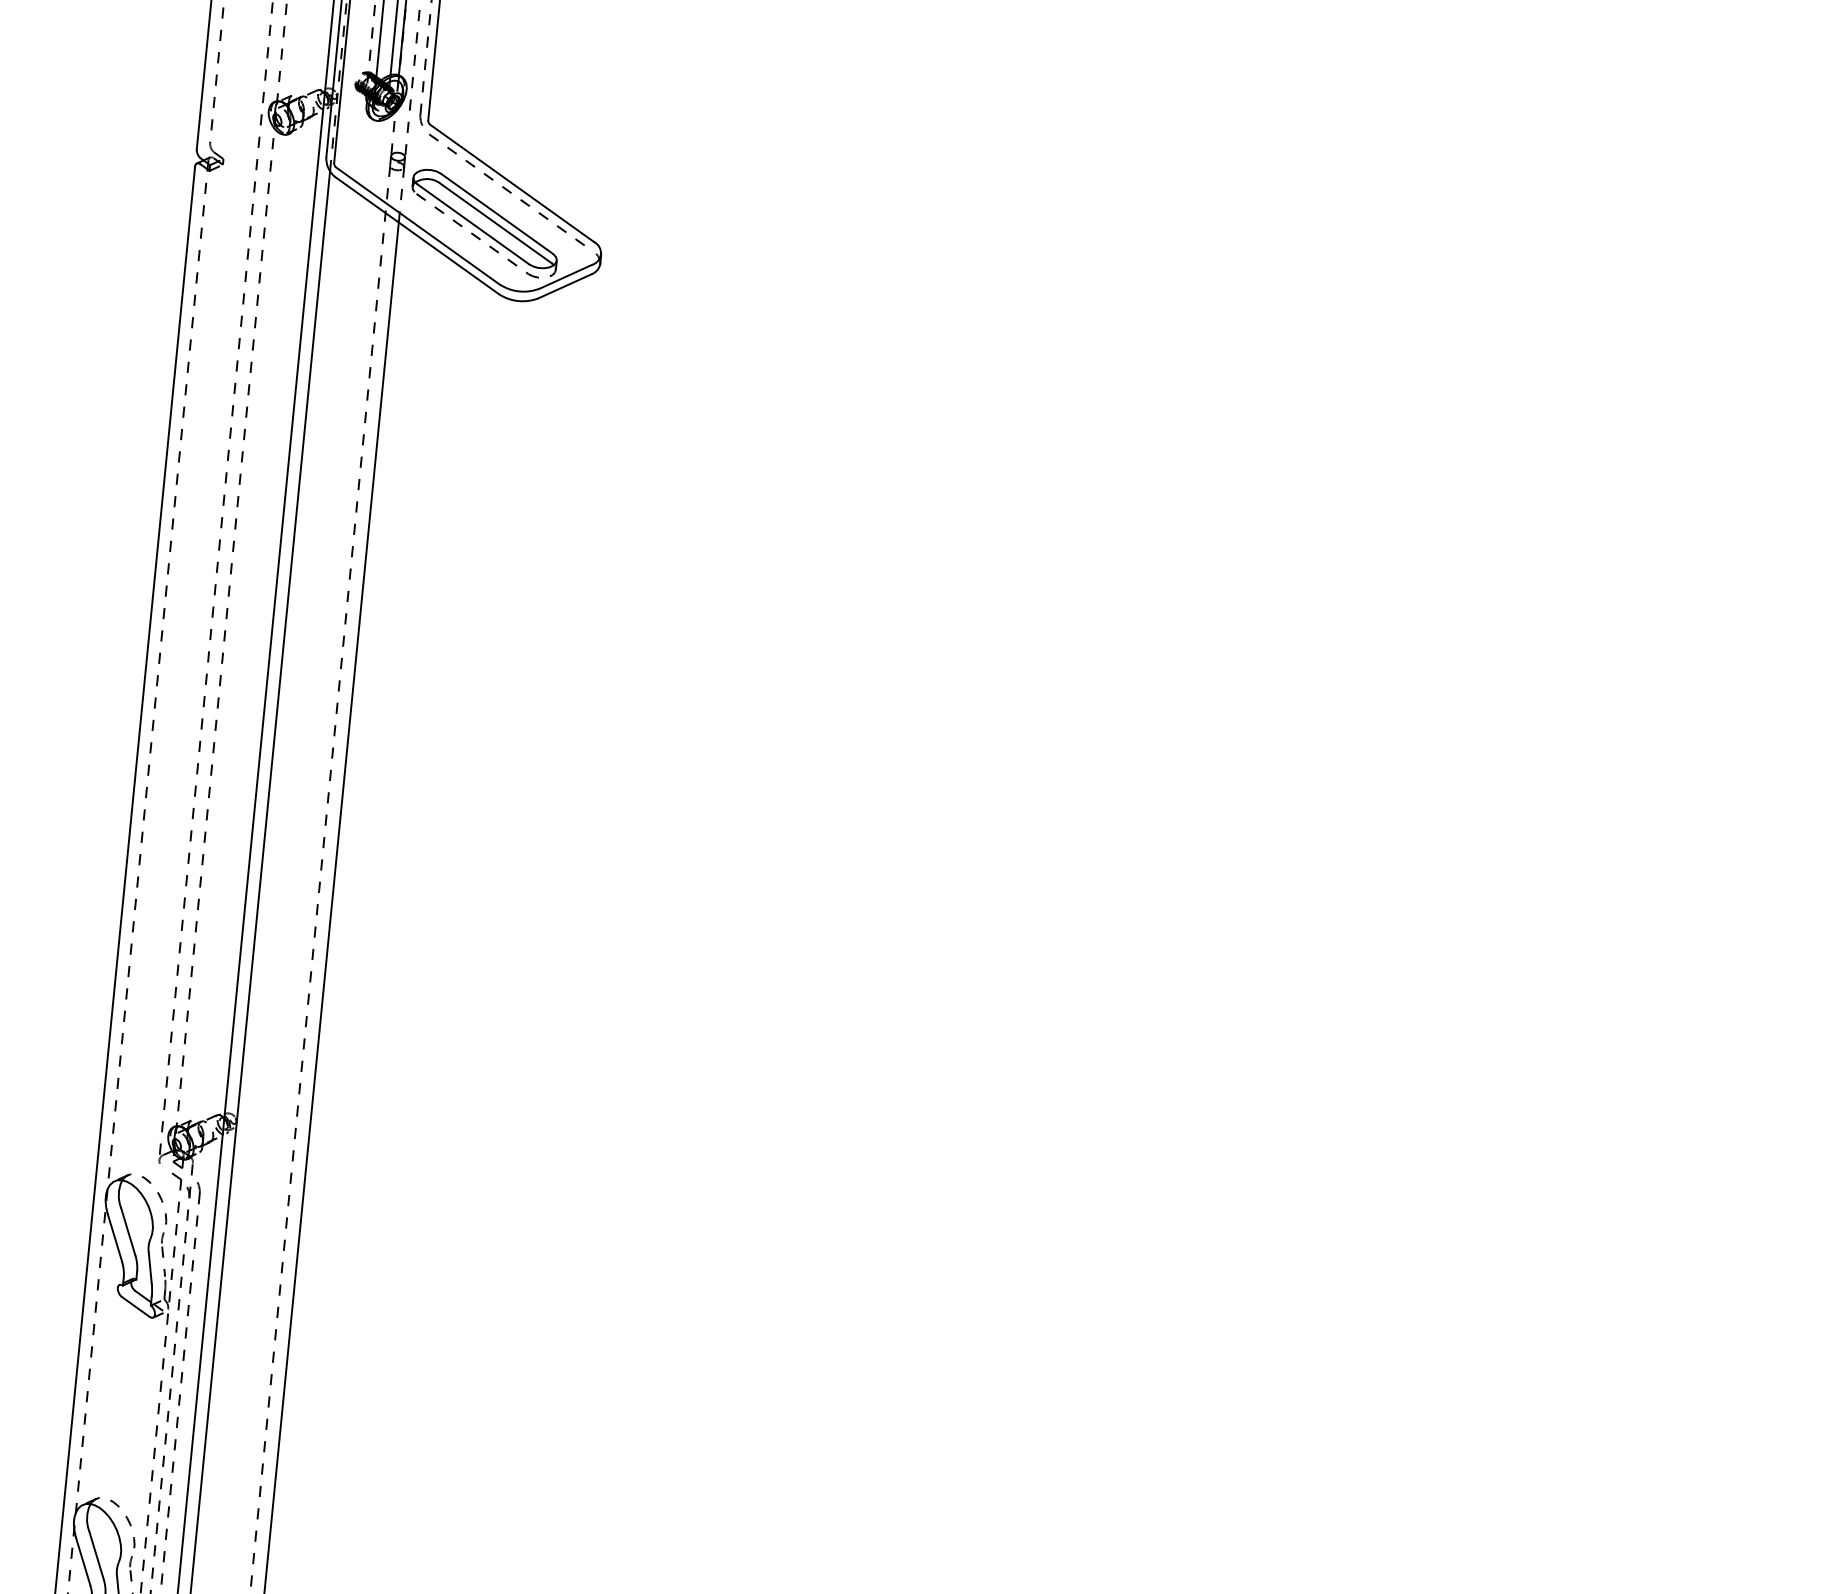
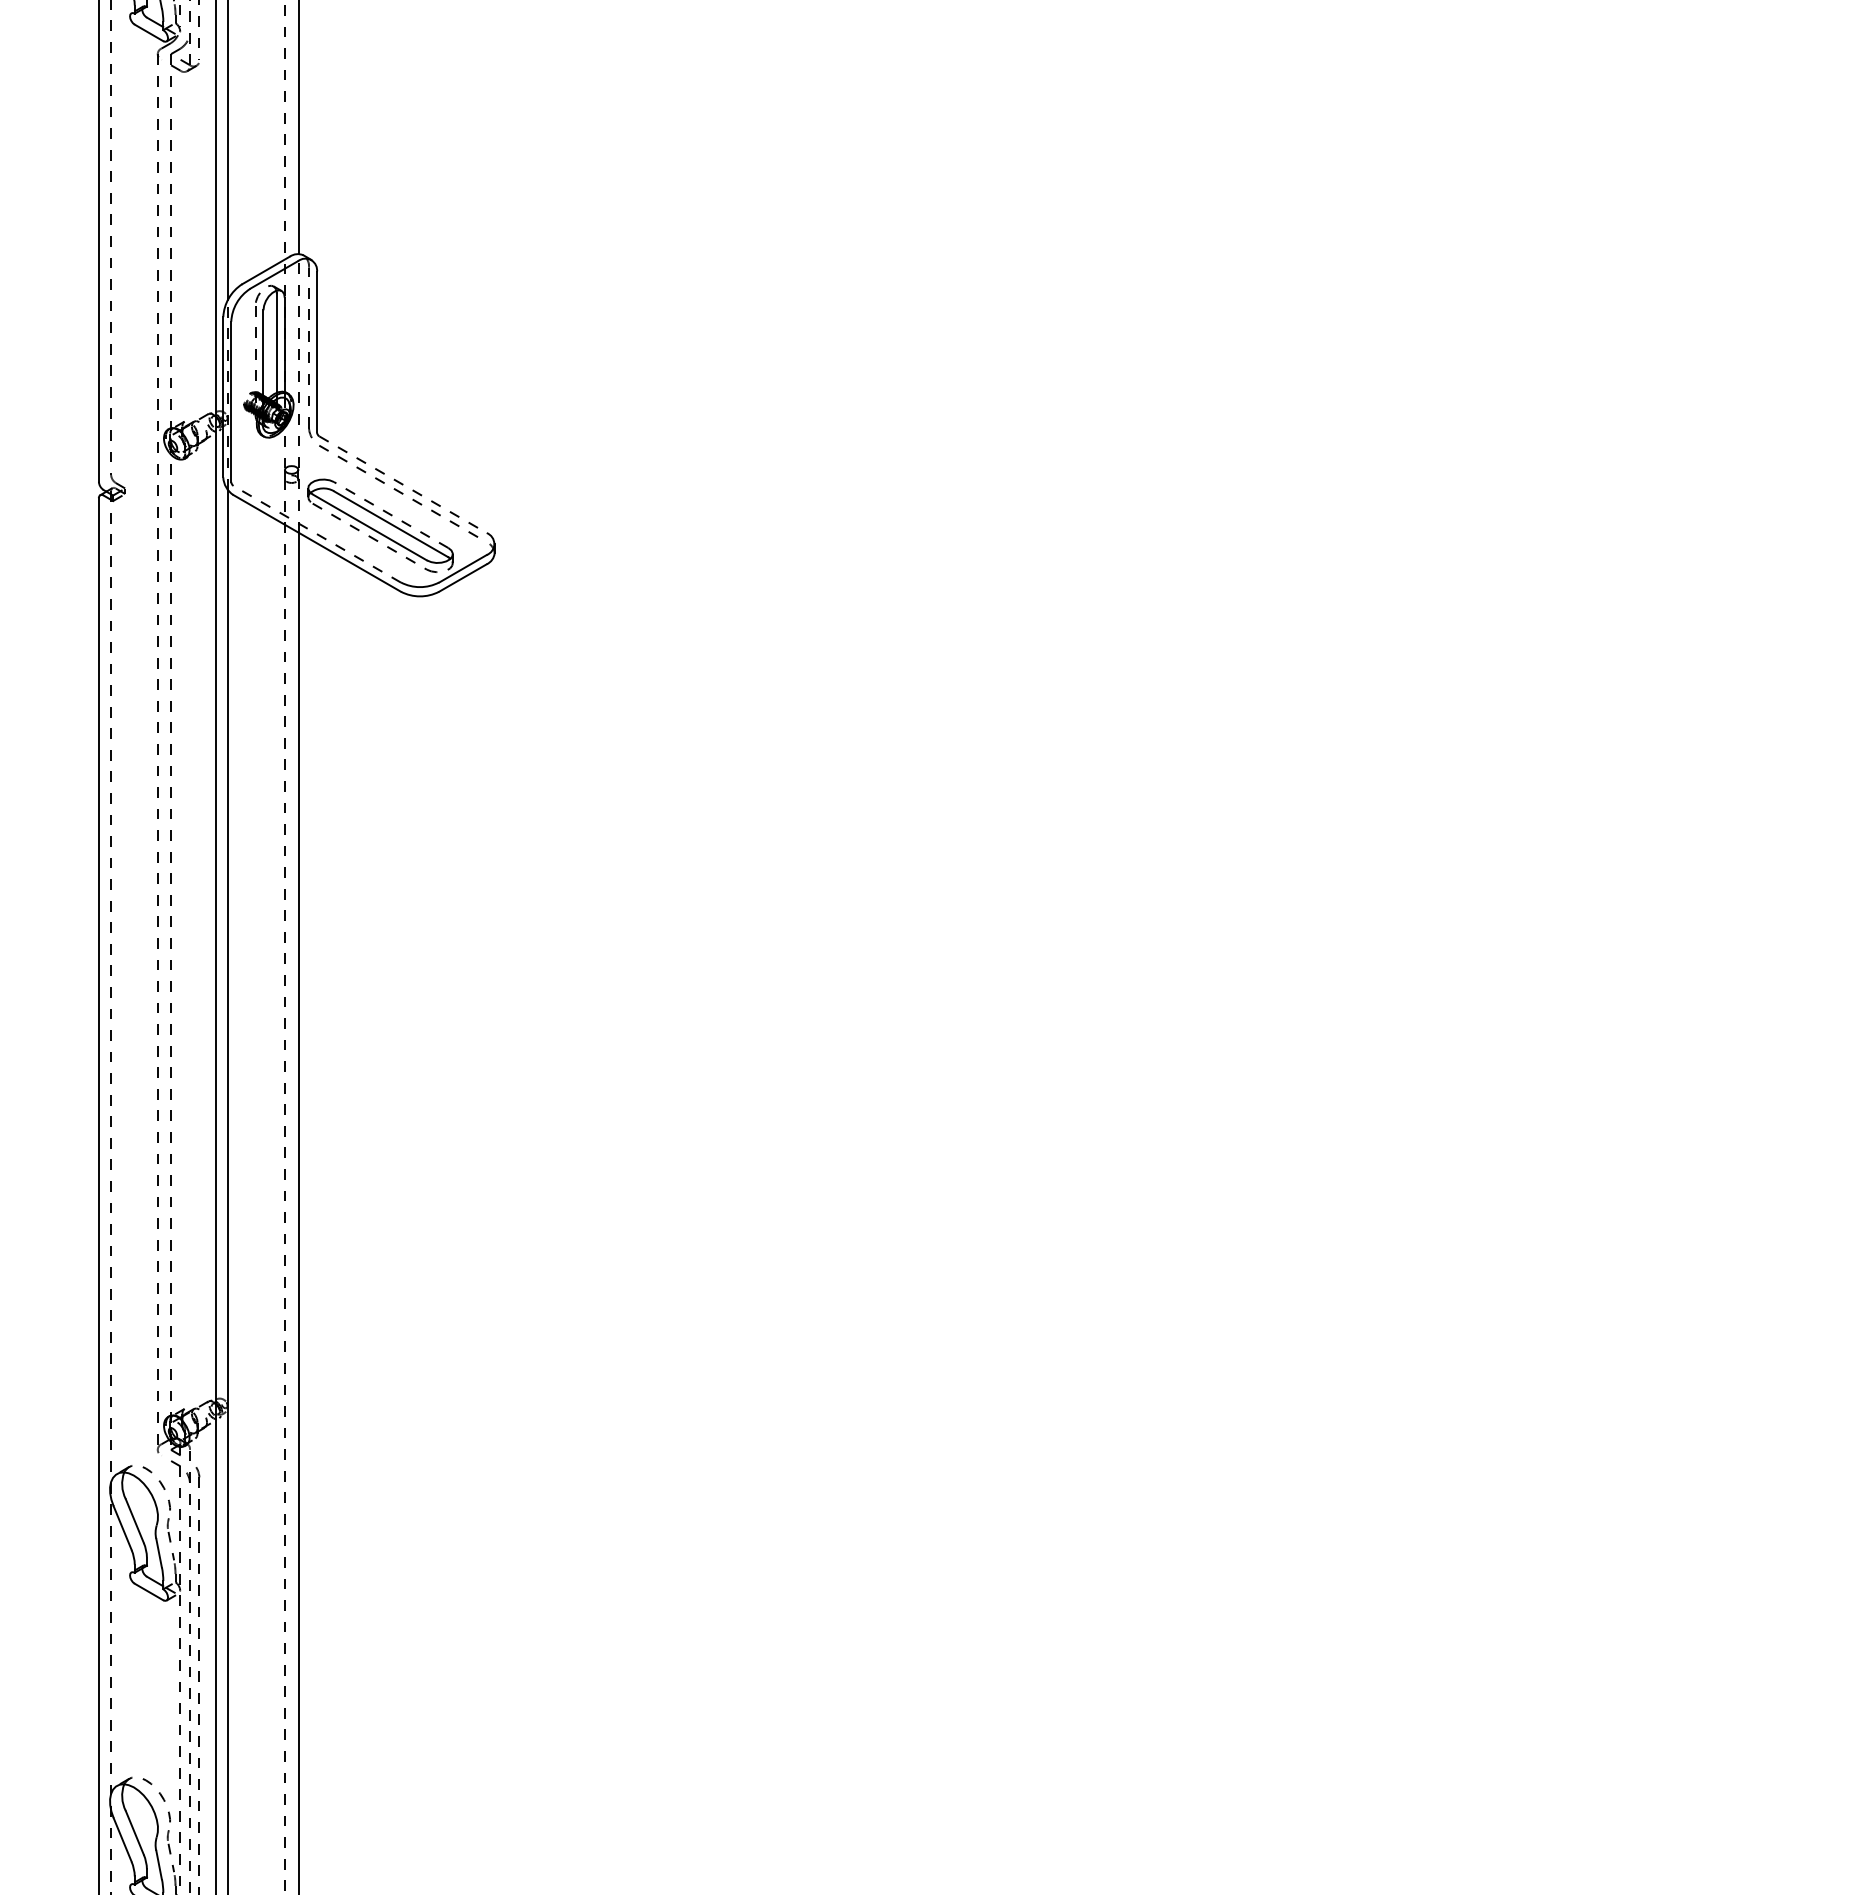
line: (512, 183) -> (403, 484), solid -> dashed
line: (496, 213) -> (390, 514), solid -> dashed
line: (418, 226) -> (317, 534), solid -> dashed

